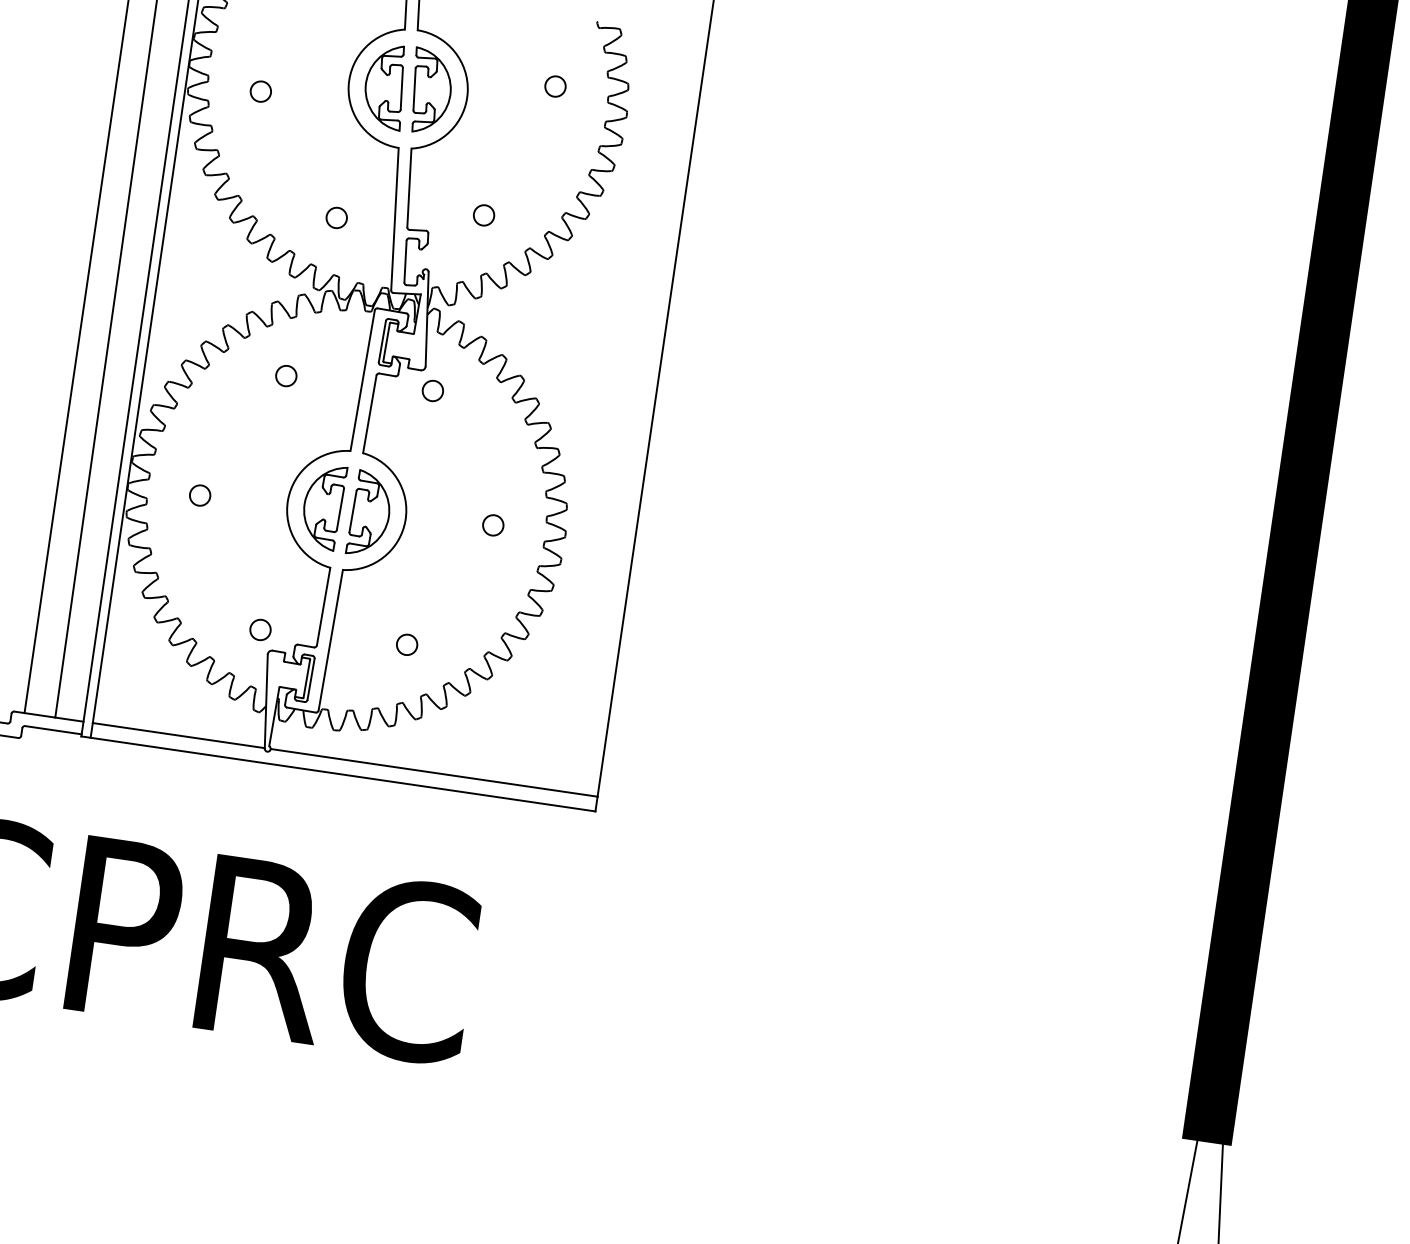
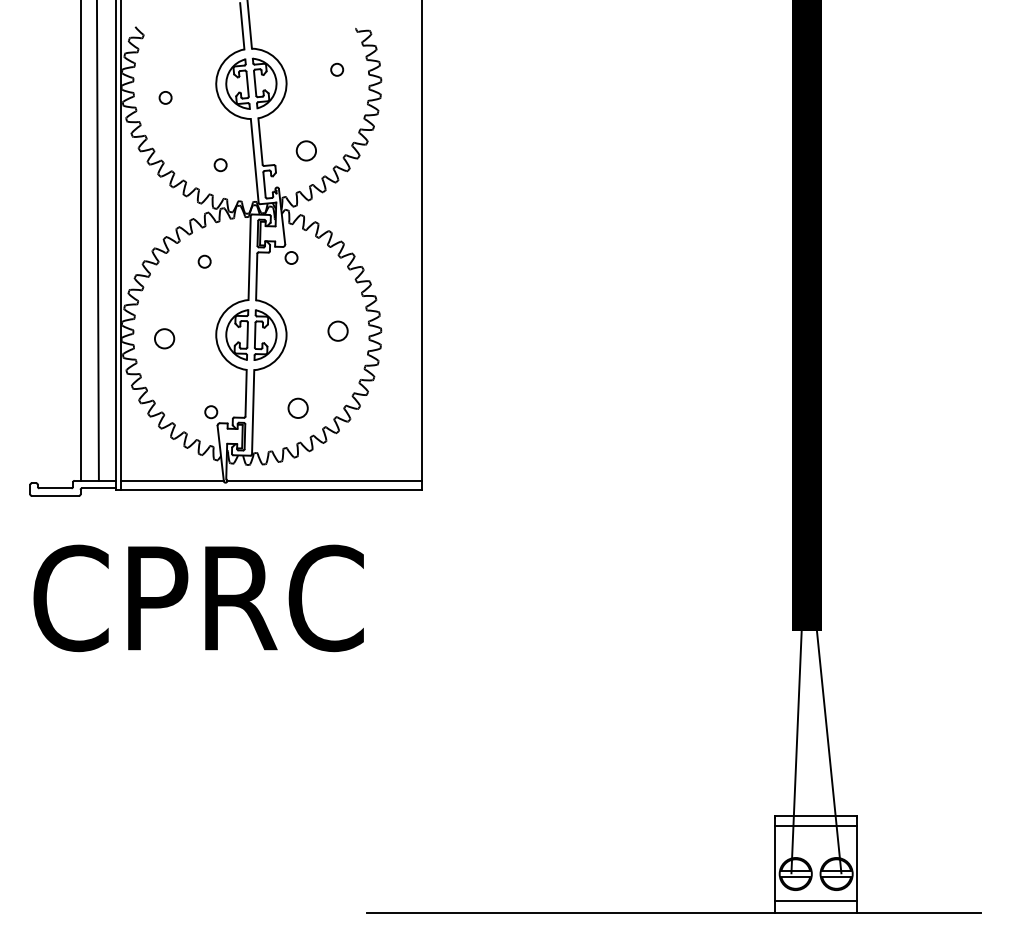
circle: (484, 216) -> (306, 151), size x1.6
circle: (200, 494) -> (164, 338), size x1.6
circle: (493, 525) -> (338, 331), size x1.6
circle: (406, 644) -> (297, 408), size x1.6

